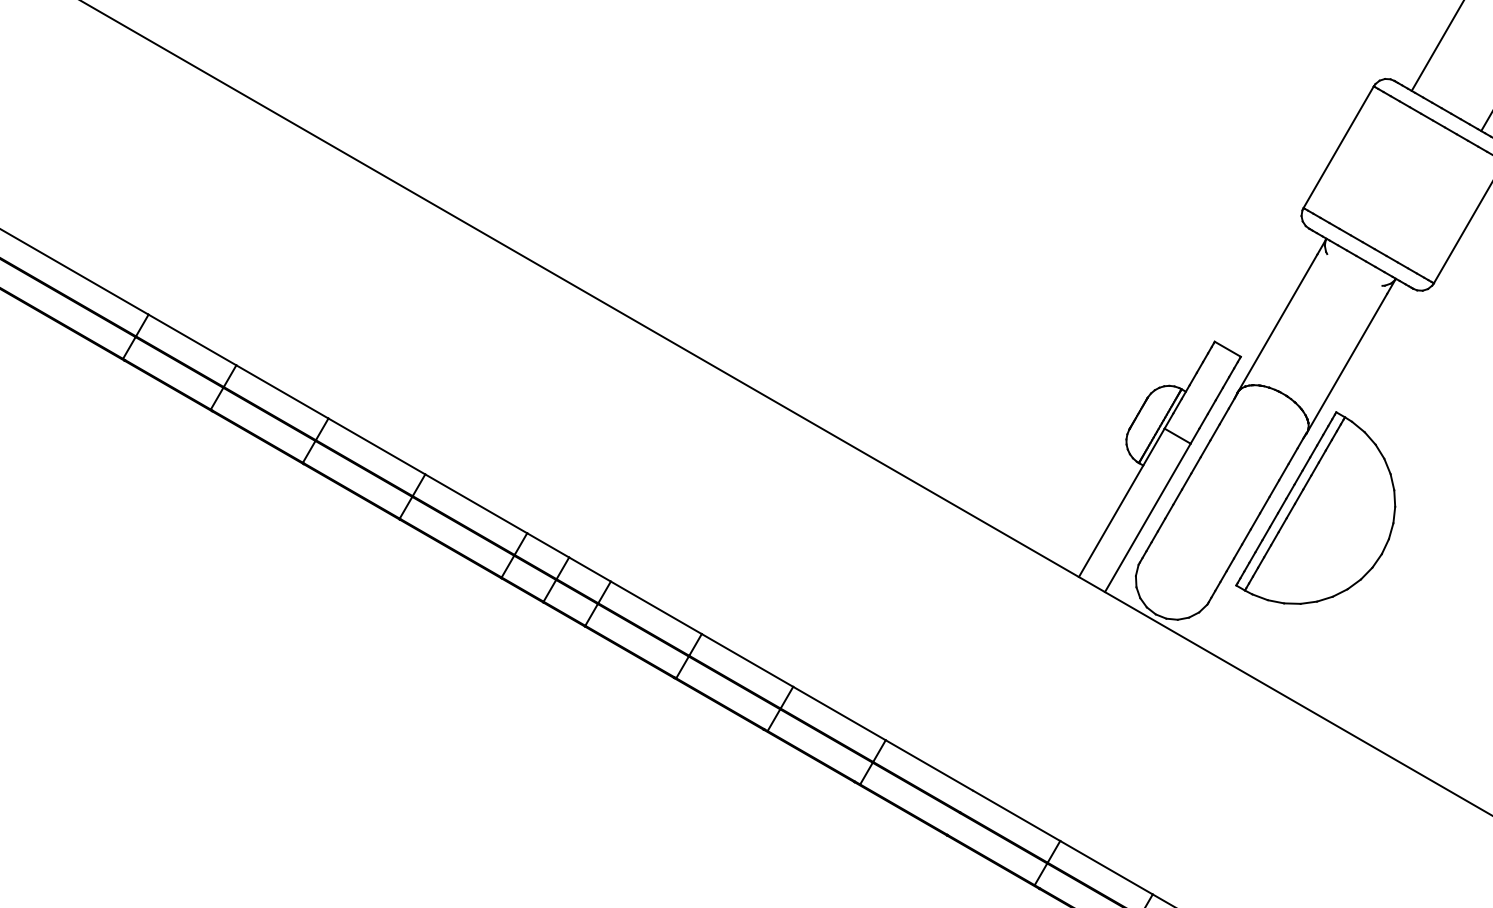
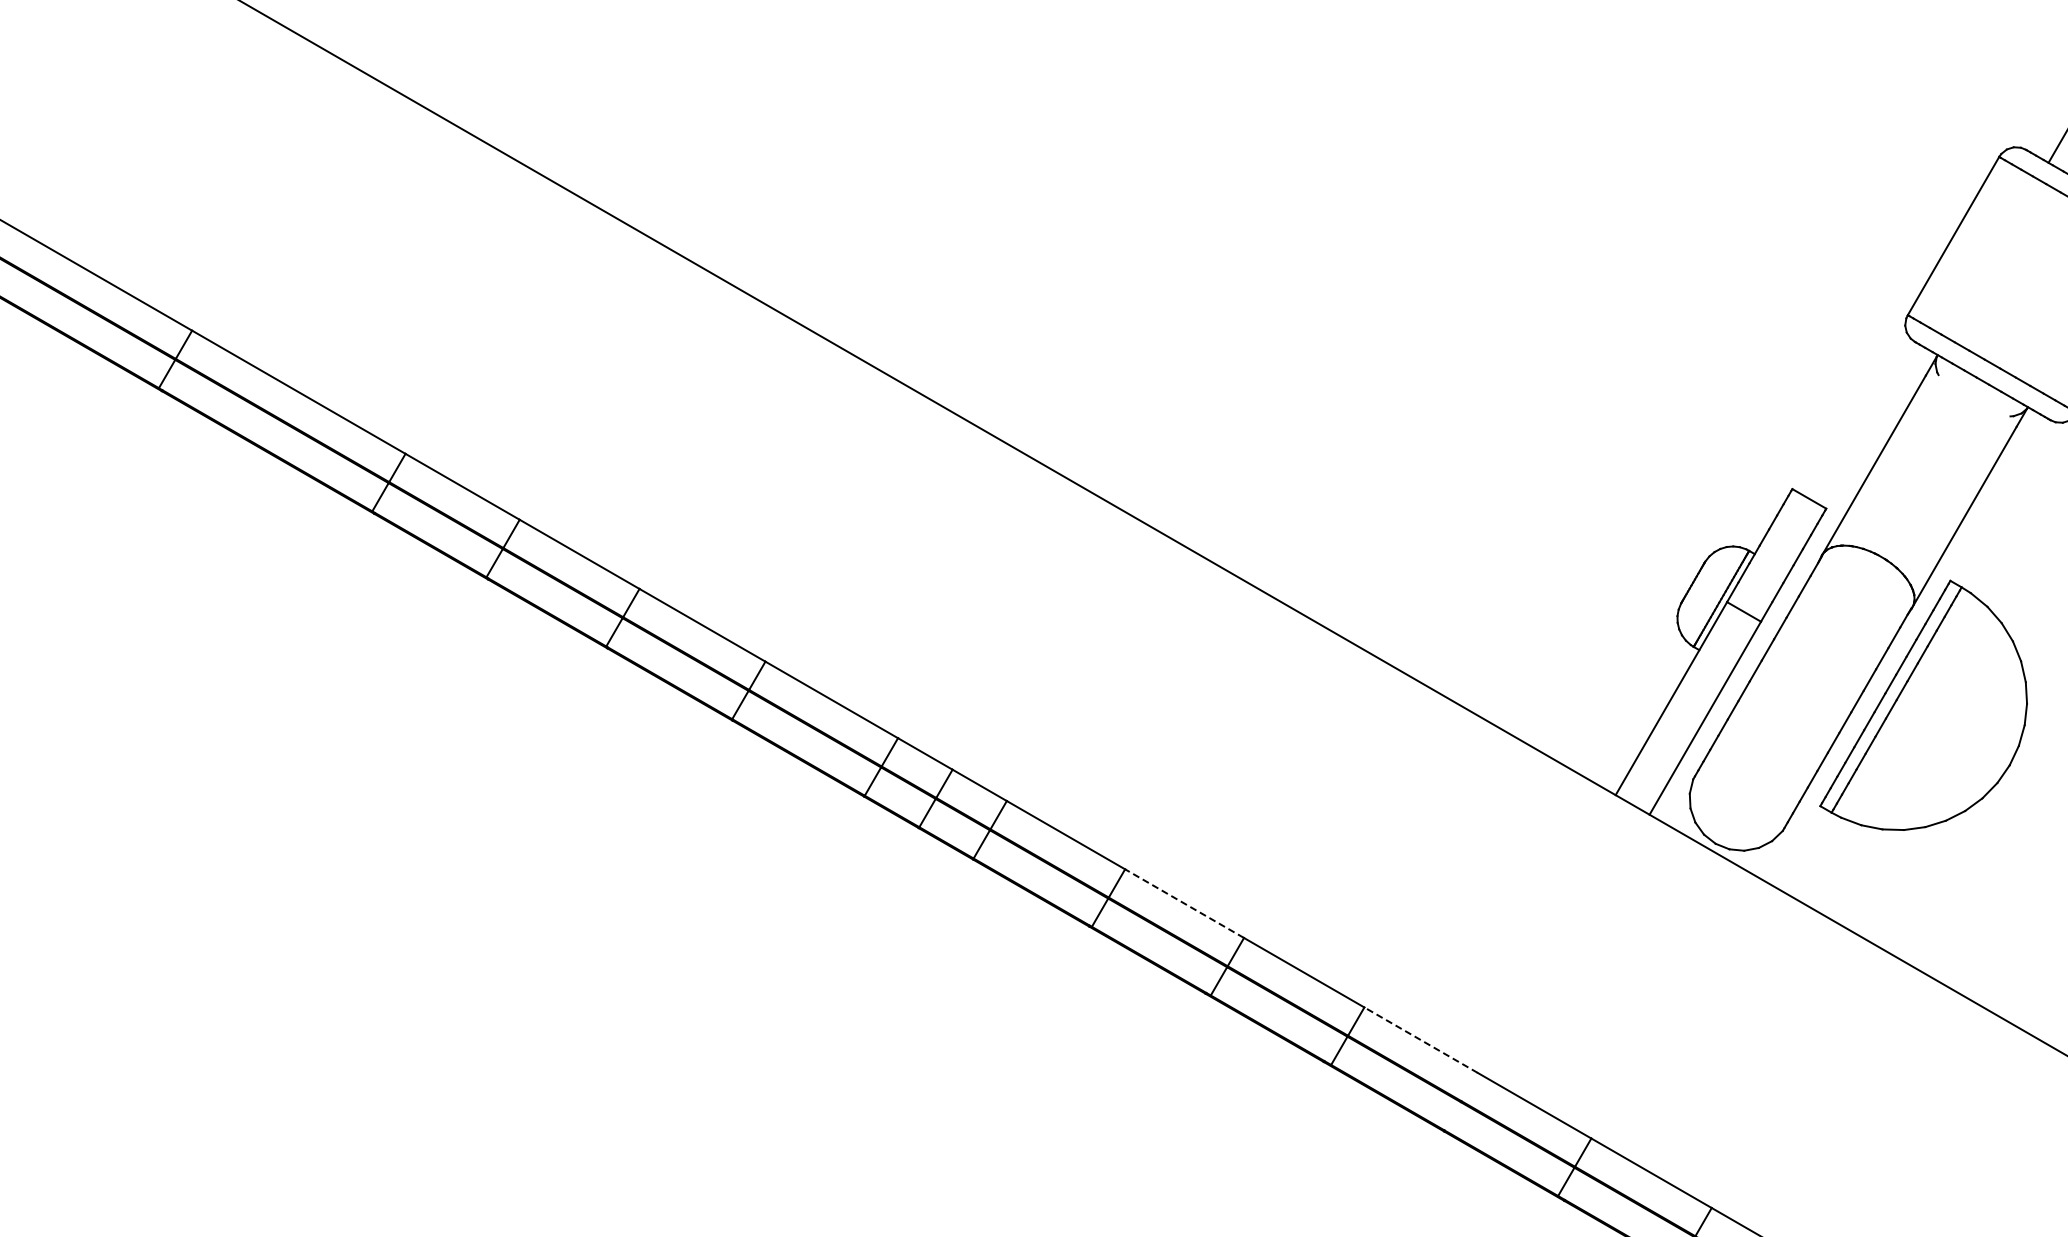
line: (747, 660) -> (1184, 903), solid -> dashed
line: (929, 765) -> (1421, 1040), solid -> dashed

